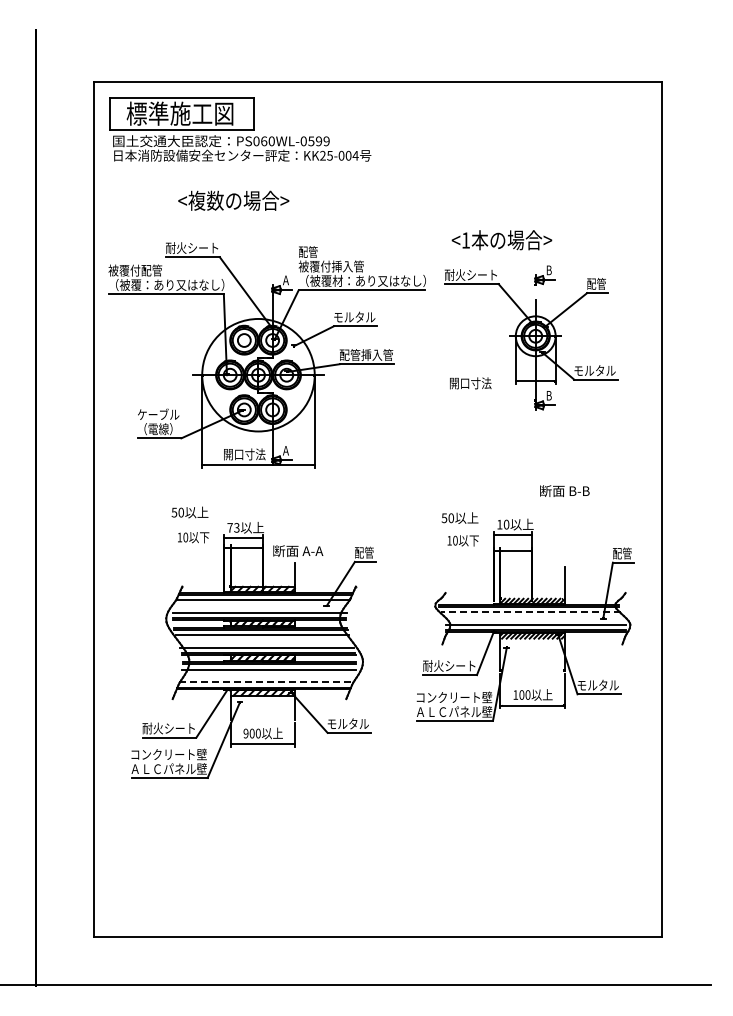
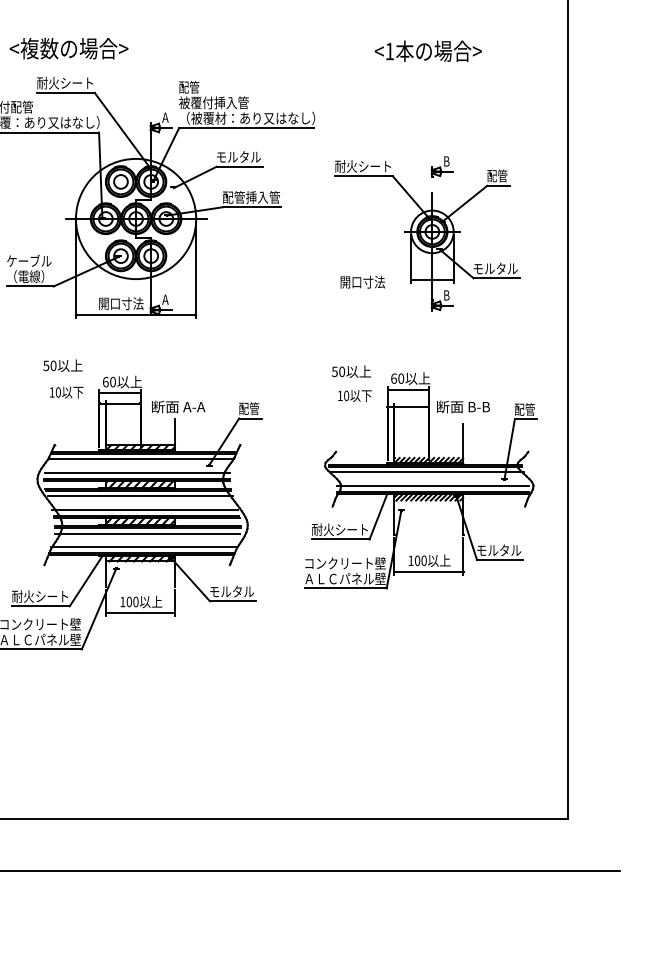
text: (233, 200) -> (68, 48), moved
text: (501, 240) -> (427, 51), moved
part: (531, 337) -> (427, 233), moved
text: (564, 490) -> (463, 406), moved
text: (499, 524) -> (393, 378), 10 -> 60
text: (233, 527) -> (109, 381), 73 -> 60
line: (530, 612) -> (426, 472), dashed -> solid
line: (265, 682) -> (143, 547), dashed -> solid
text: (245, 733) -> (122, 601), 900 -> 100

